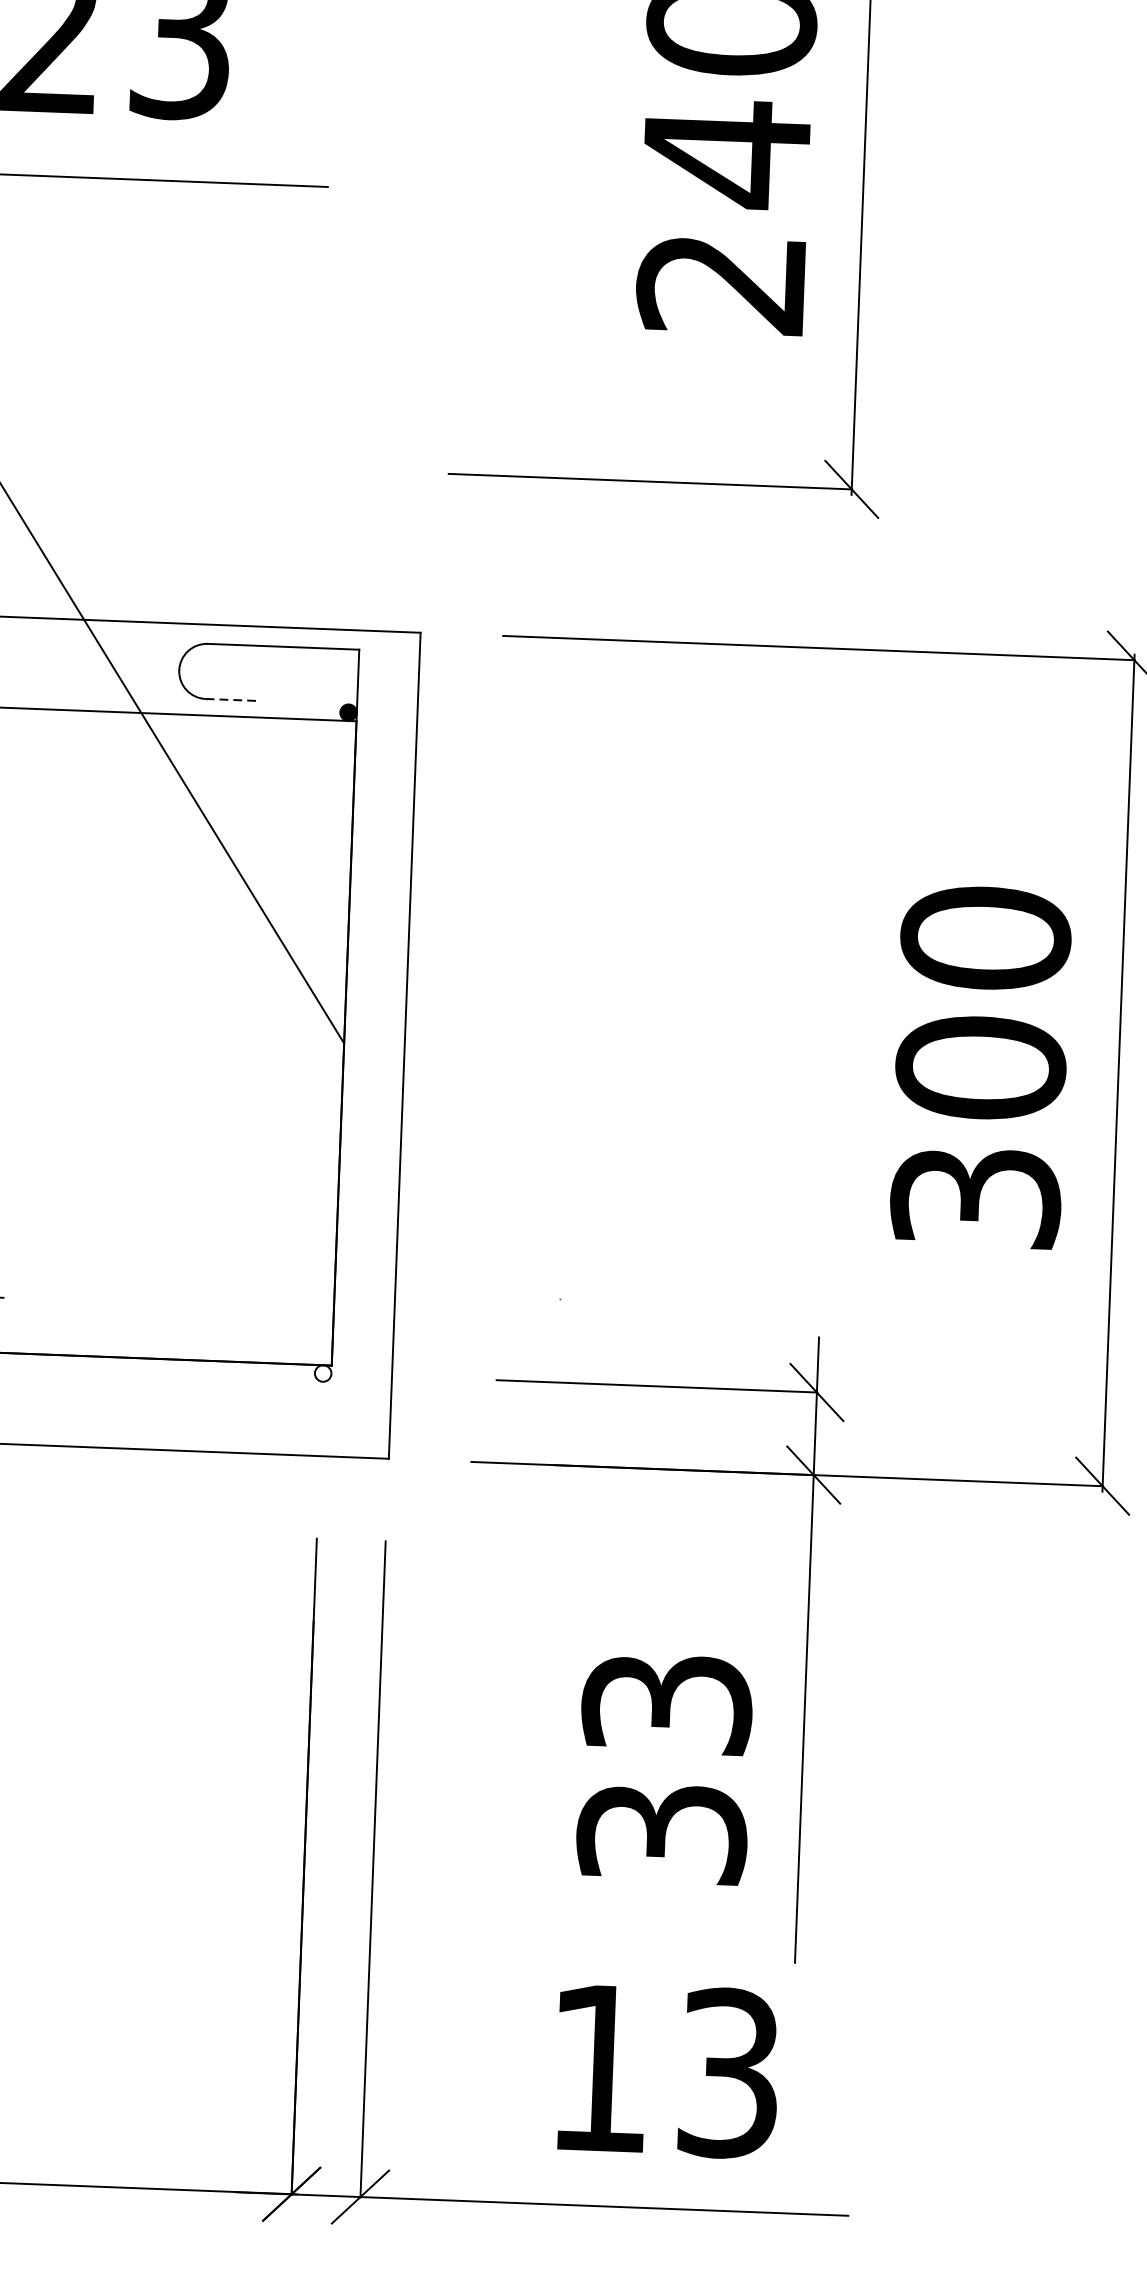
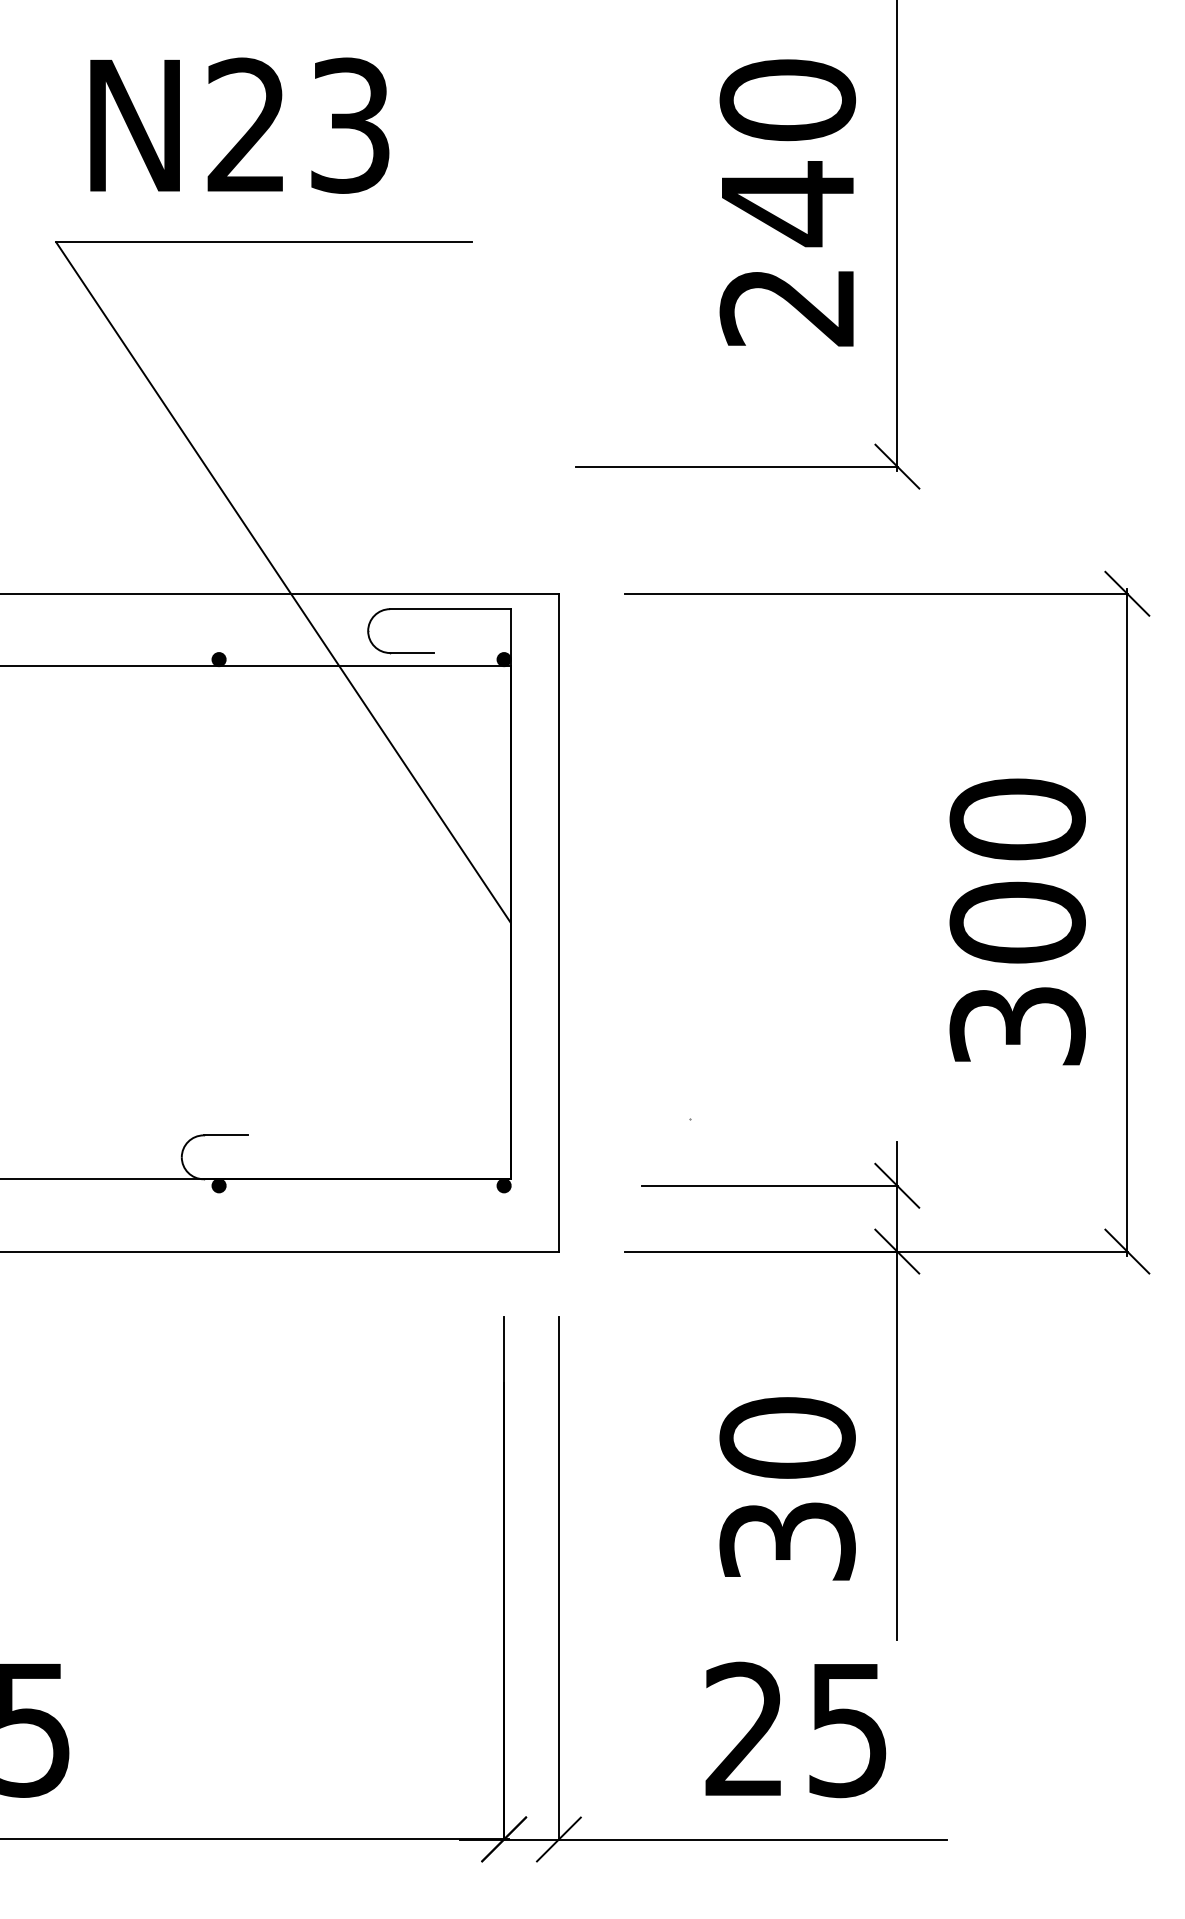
line: (233, 700) -> (412, 653), dashed -> solid
fill: (322, 1373) -> (503, 1185), added
text: (666, 1703) -> (787, 1437), 33 -> 30
text: (664, 2070) -> (796, 1729), 13 -> 25

